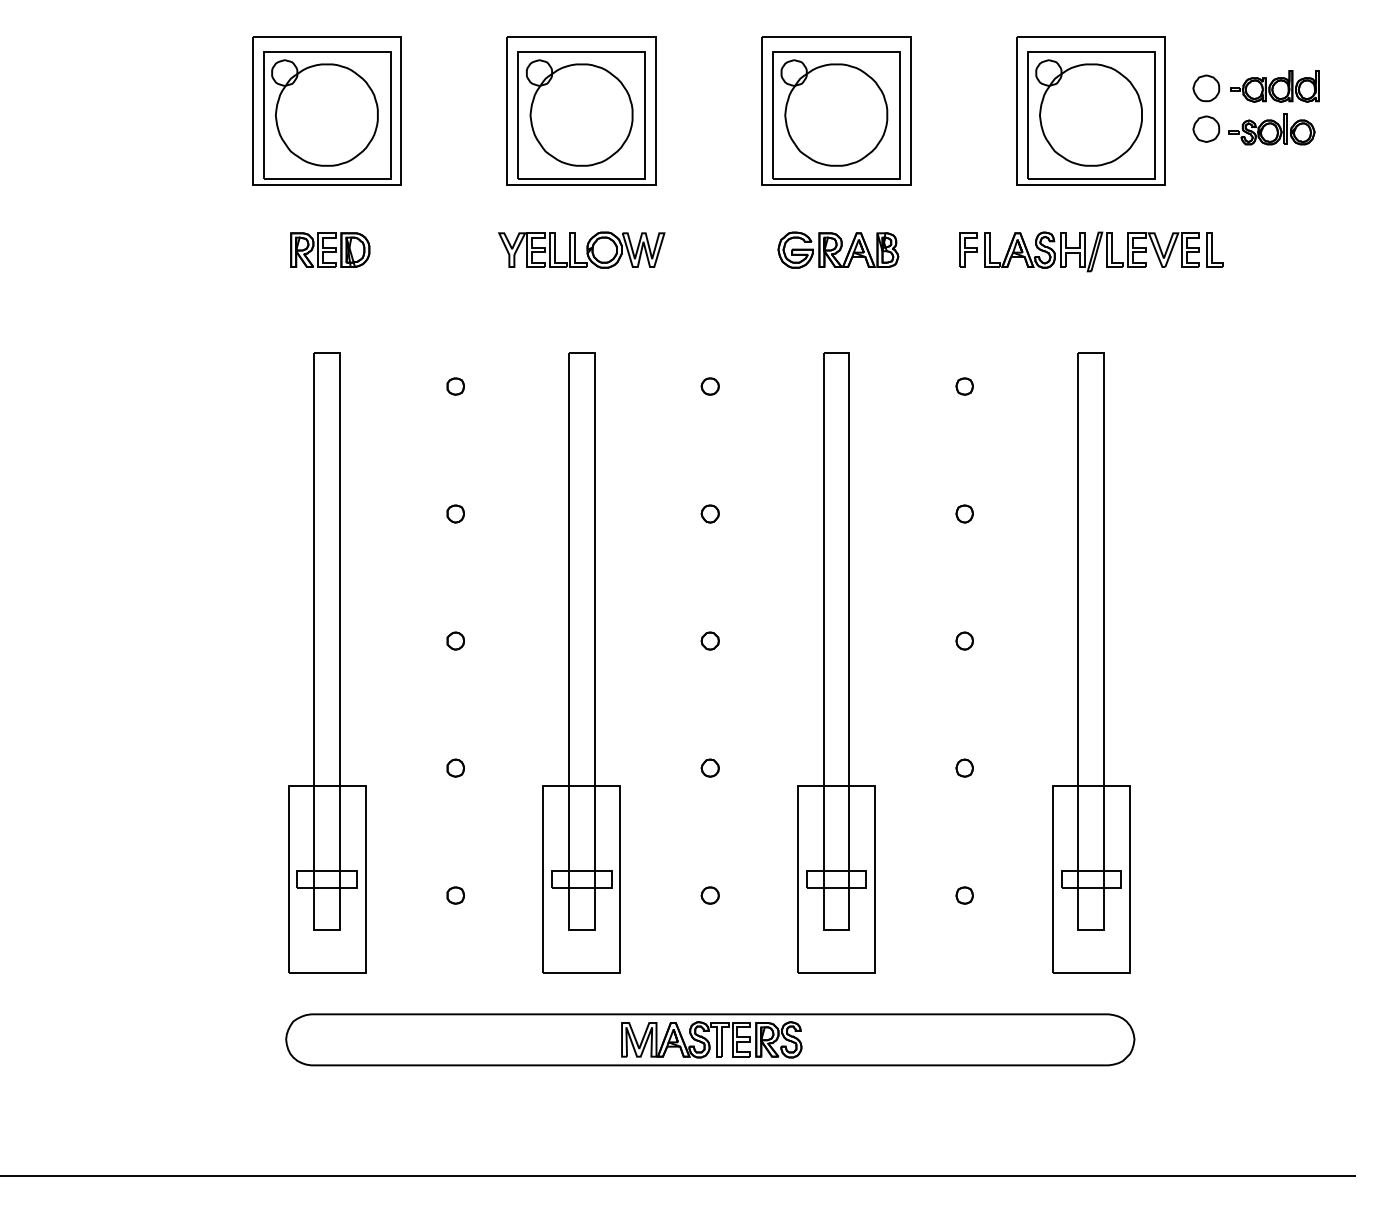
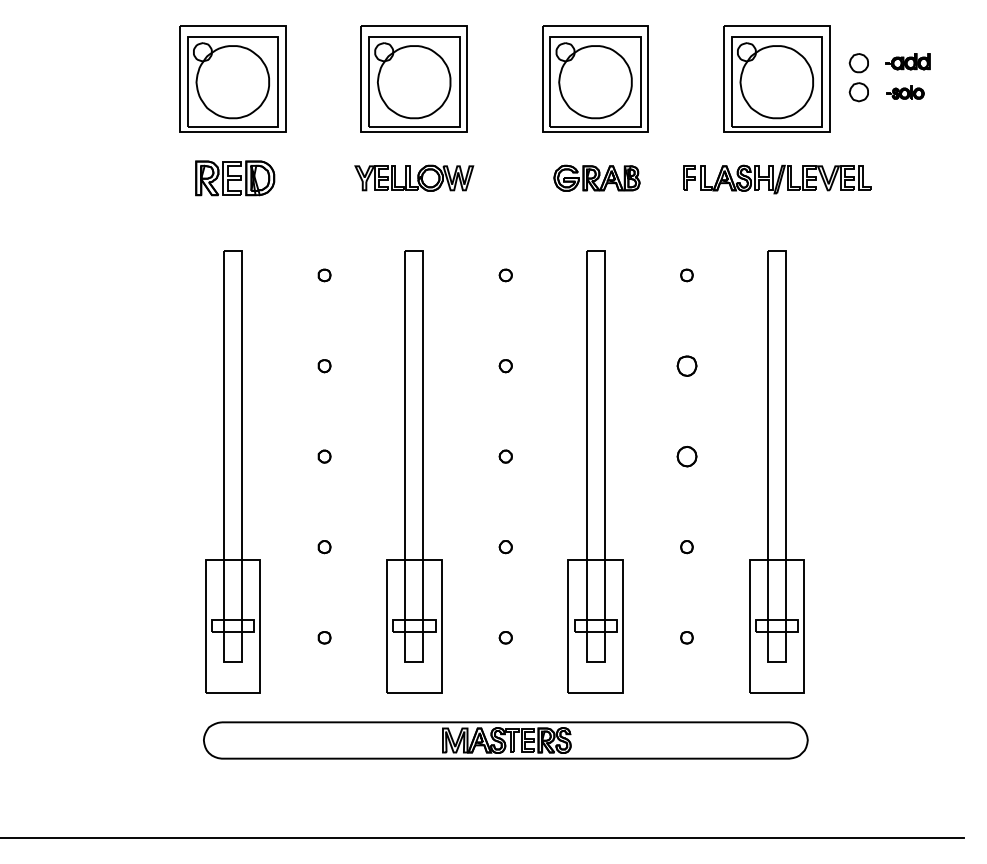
part: (1274, 86) -> (907, 61), size x0.7
part: (1271, 129) -> (905, 92), size x0.6
part: (330, 249) -> (235, 177), size x1.4
part: (964, 513) -> (686, 365), size x1.6
part: (964, 640) -> (686, 456), size x1.6

